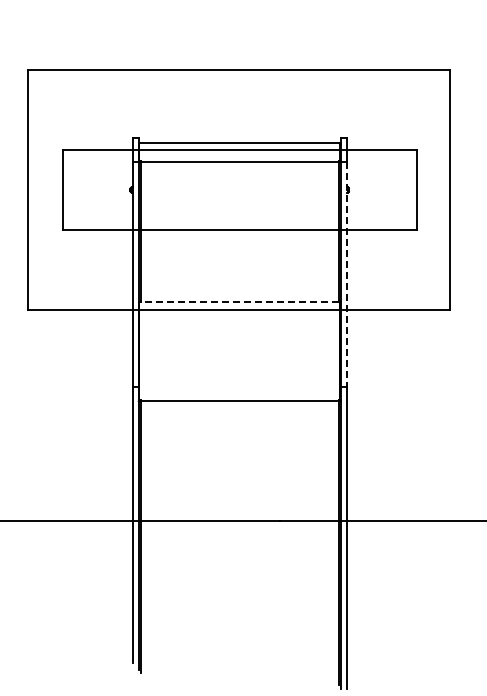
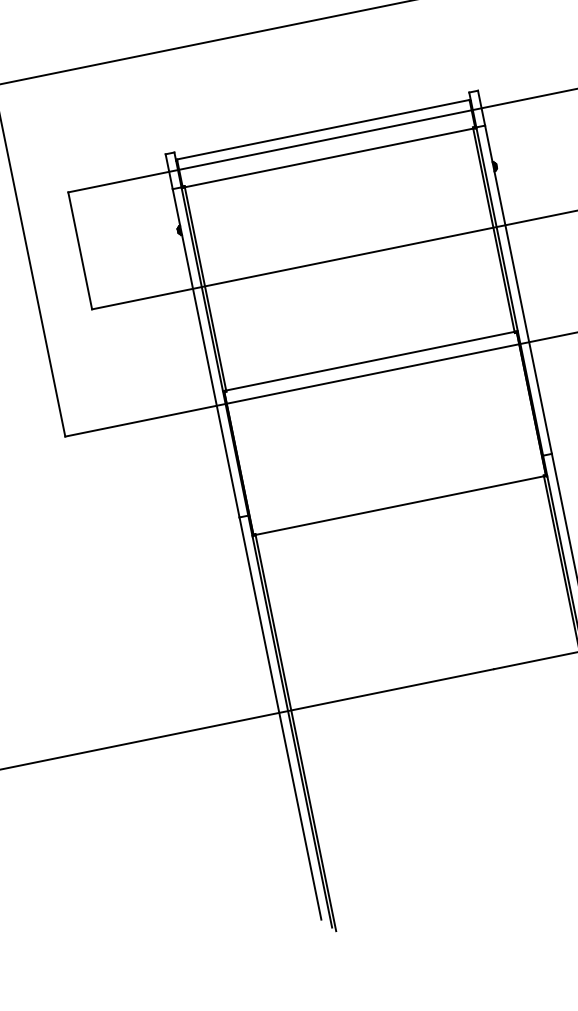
line: (346, 274) -> (517, 289), dashed -> solid
line: (239, 301) -> (370, 361), dashed -> solid

